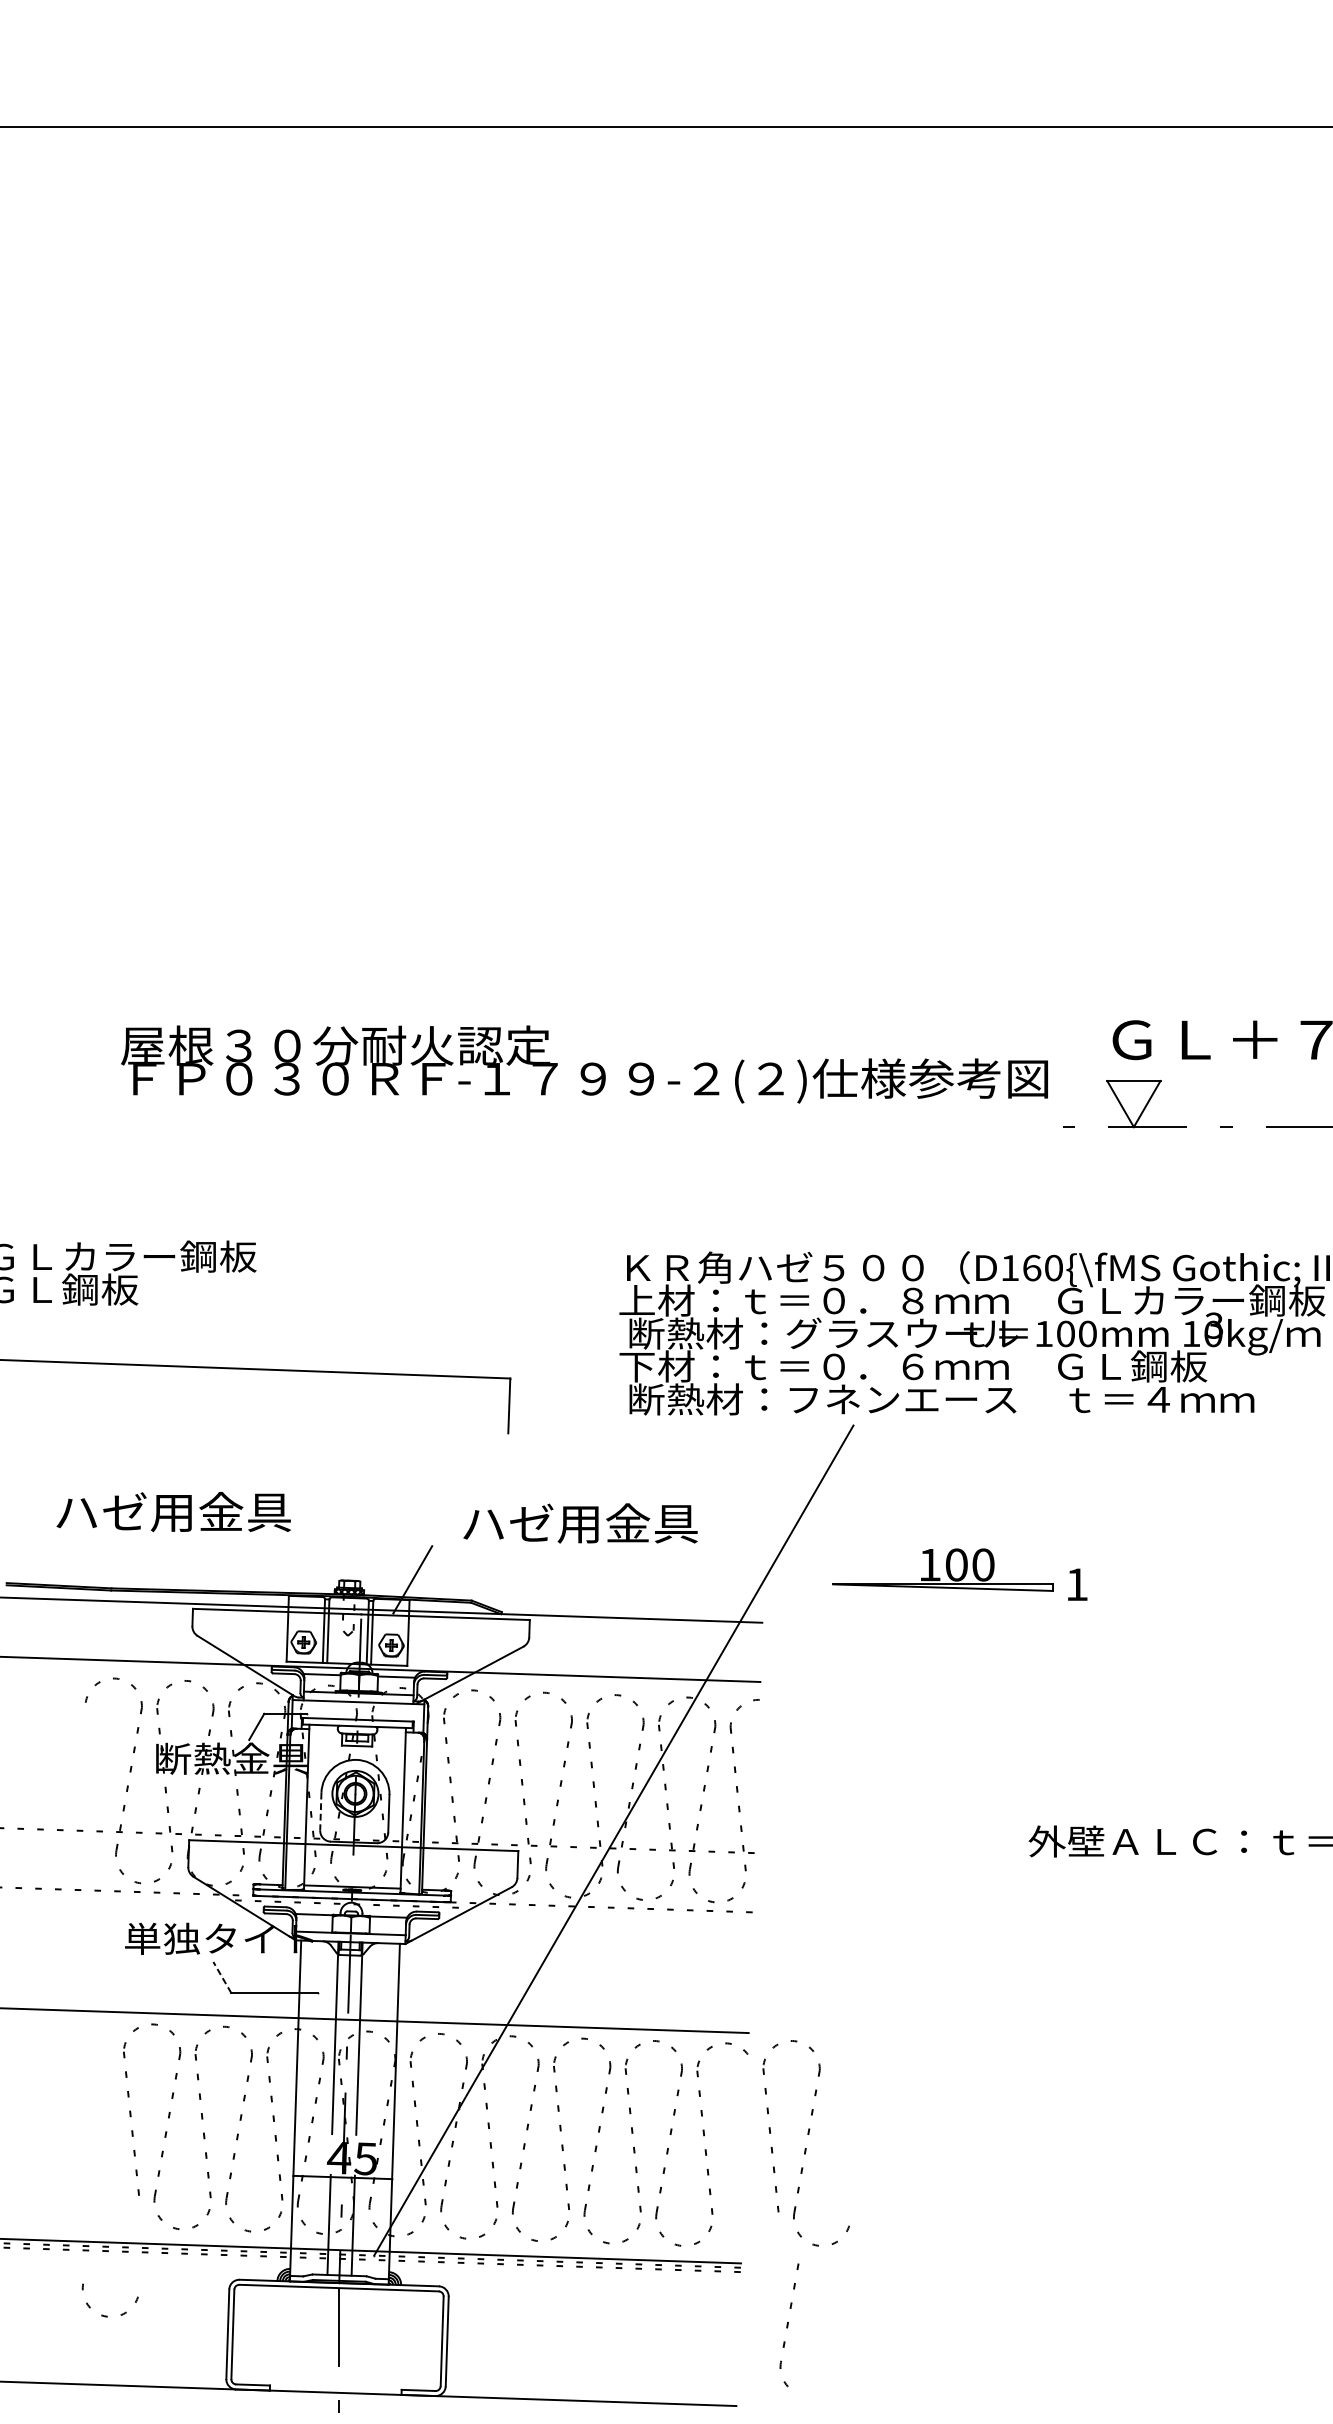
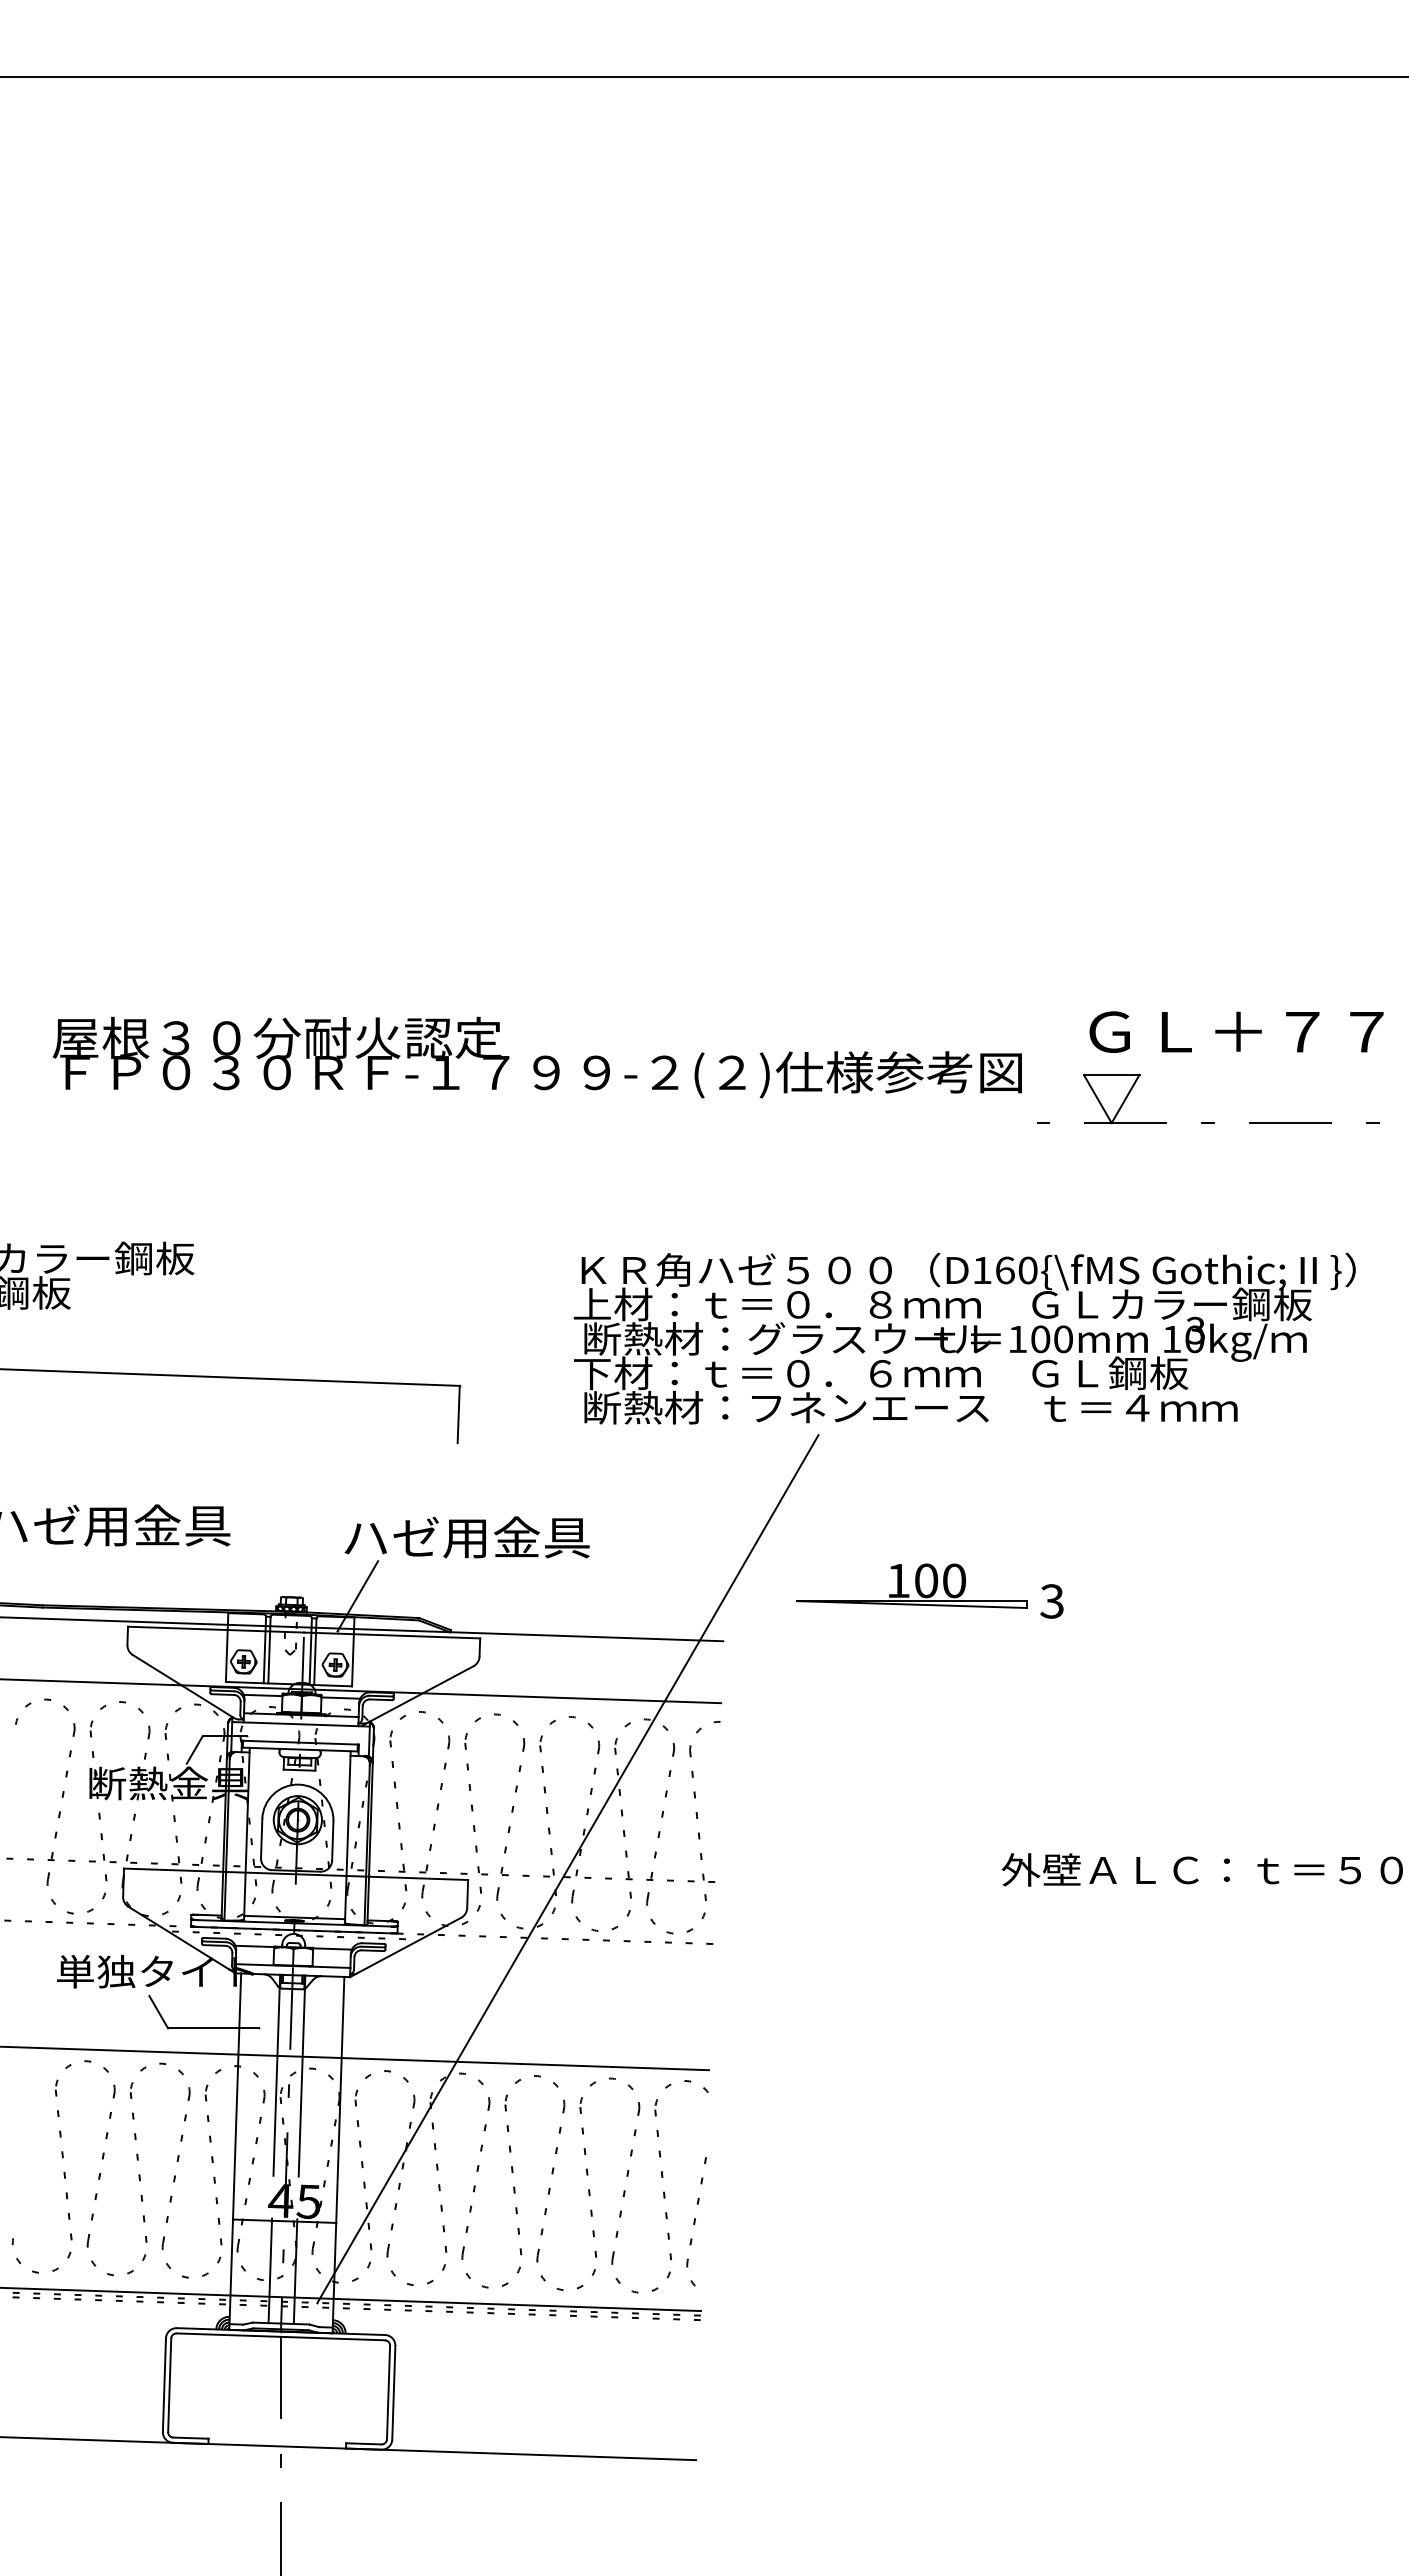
text: (579, 1523) -> (466, 1537), moved
text: (1076, 1584) -> (1051, 1601), 1 -> 3
line: (320, 1811) -> (261, 1838), dashed -> solid
line: (222, 1977) -> (158, 2012), dashed -> solid
part: (805, 2143) -> (768, 2185), removed
arc: (107, 2315) -> (38, 2271), moved
part: (789, 2325) -> (696, 2221), moved

